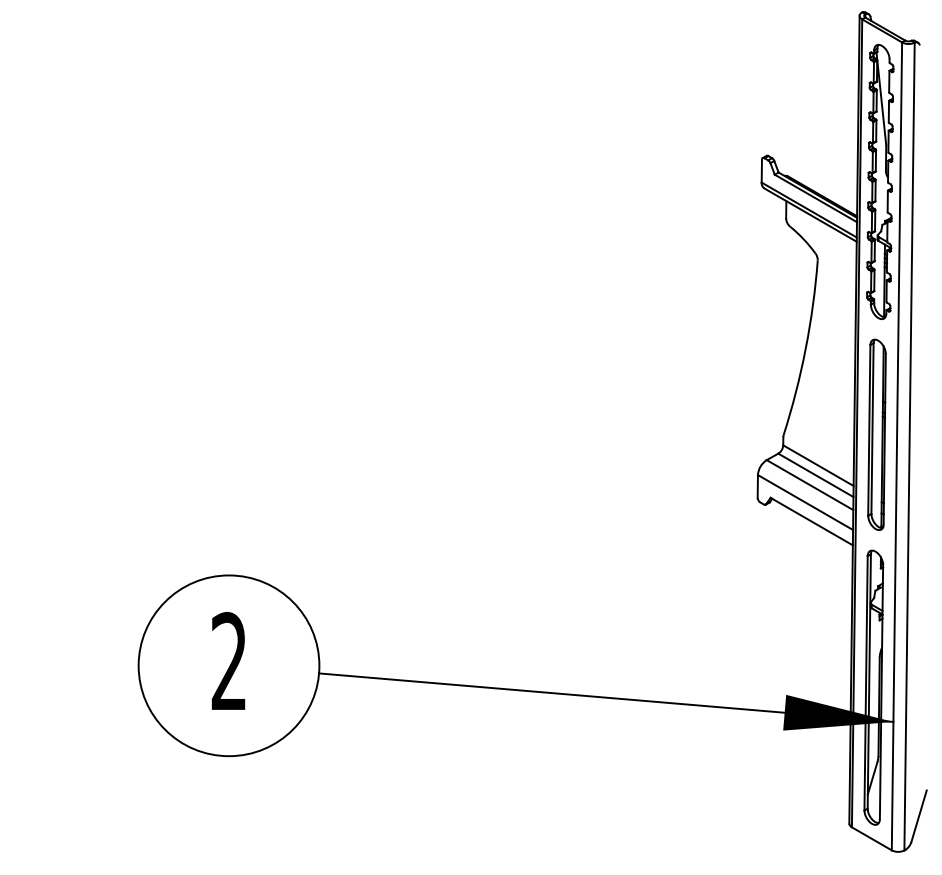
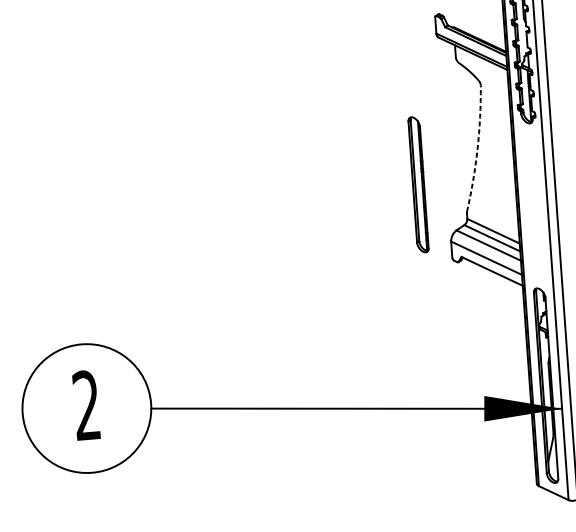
arc: (805, 348) -> (477, 148), solid -> dashed
part: (876, 434) -> (418, 184), moved

